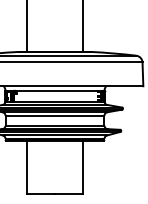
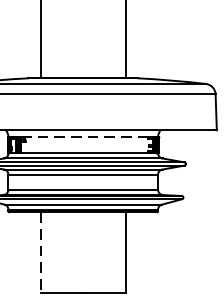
line: (56, 90) -> (85, 136), solid -> dashed
line: (26, 167) -> (40, 253), solid -> dashed

